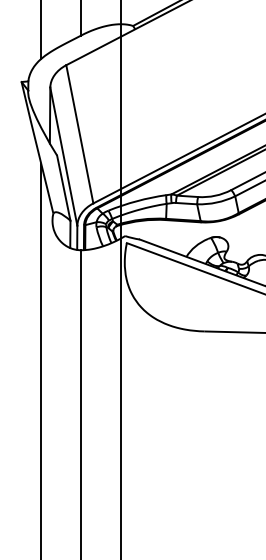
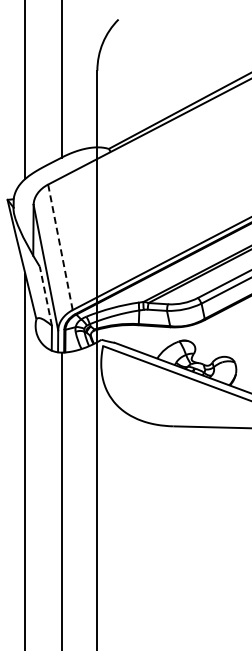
line: (79, 134) -> (60, 247), solid -> dashed
line: (63, 187) -> (45, 295), solid -> dashed

